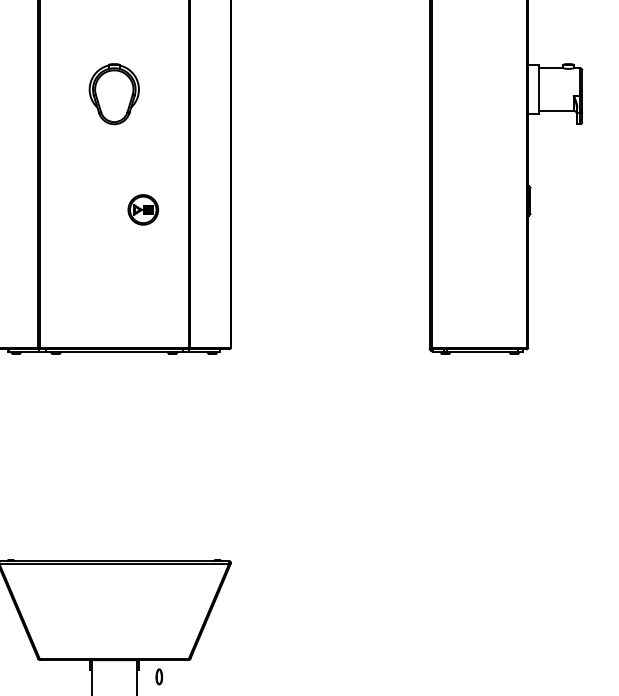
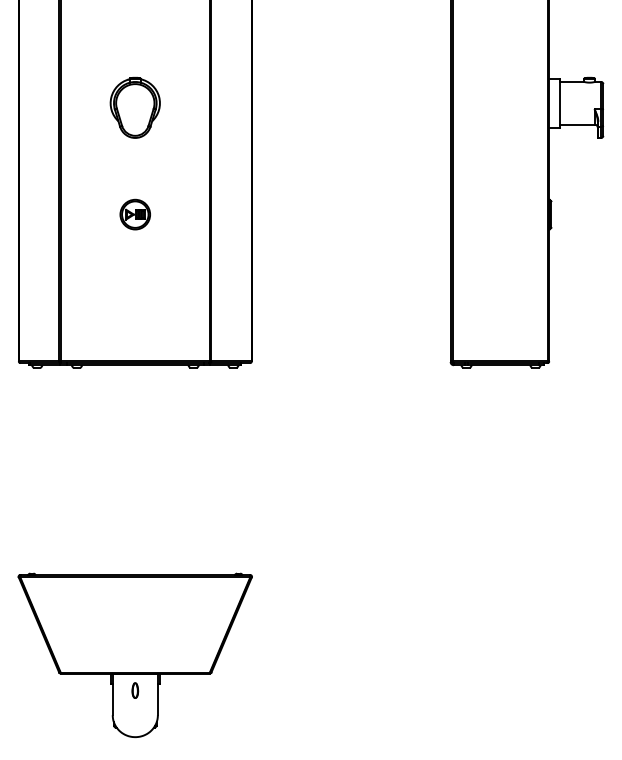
part: (142, 209) -> (134, 214), moved
part: (159, 676) -> (135, 690), moved

